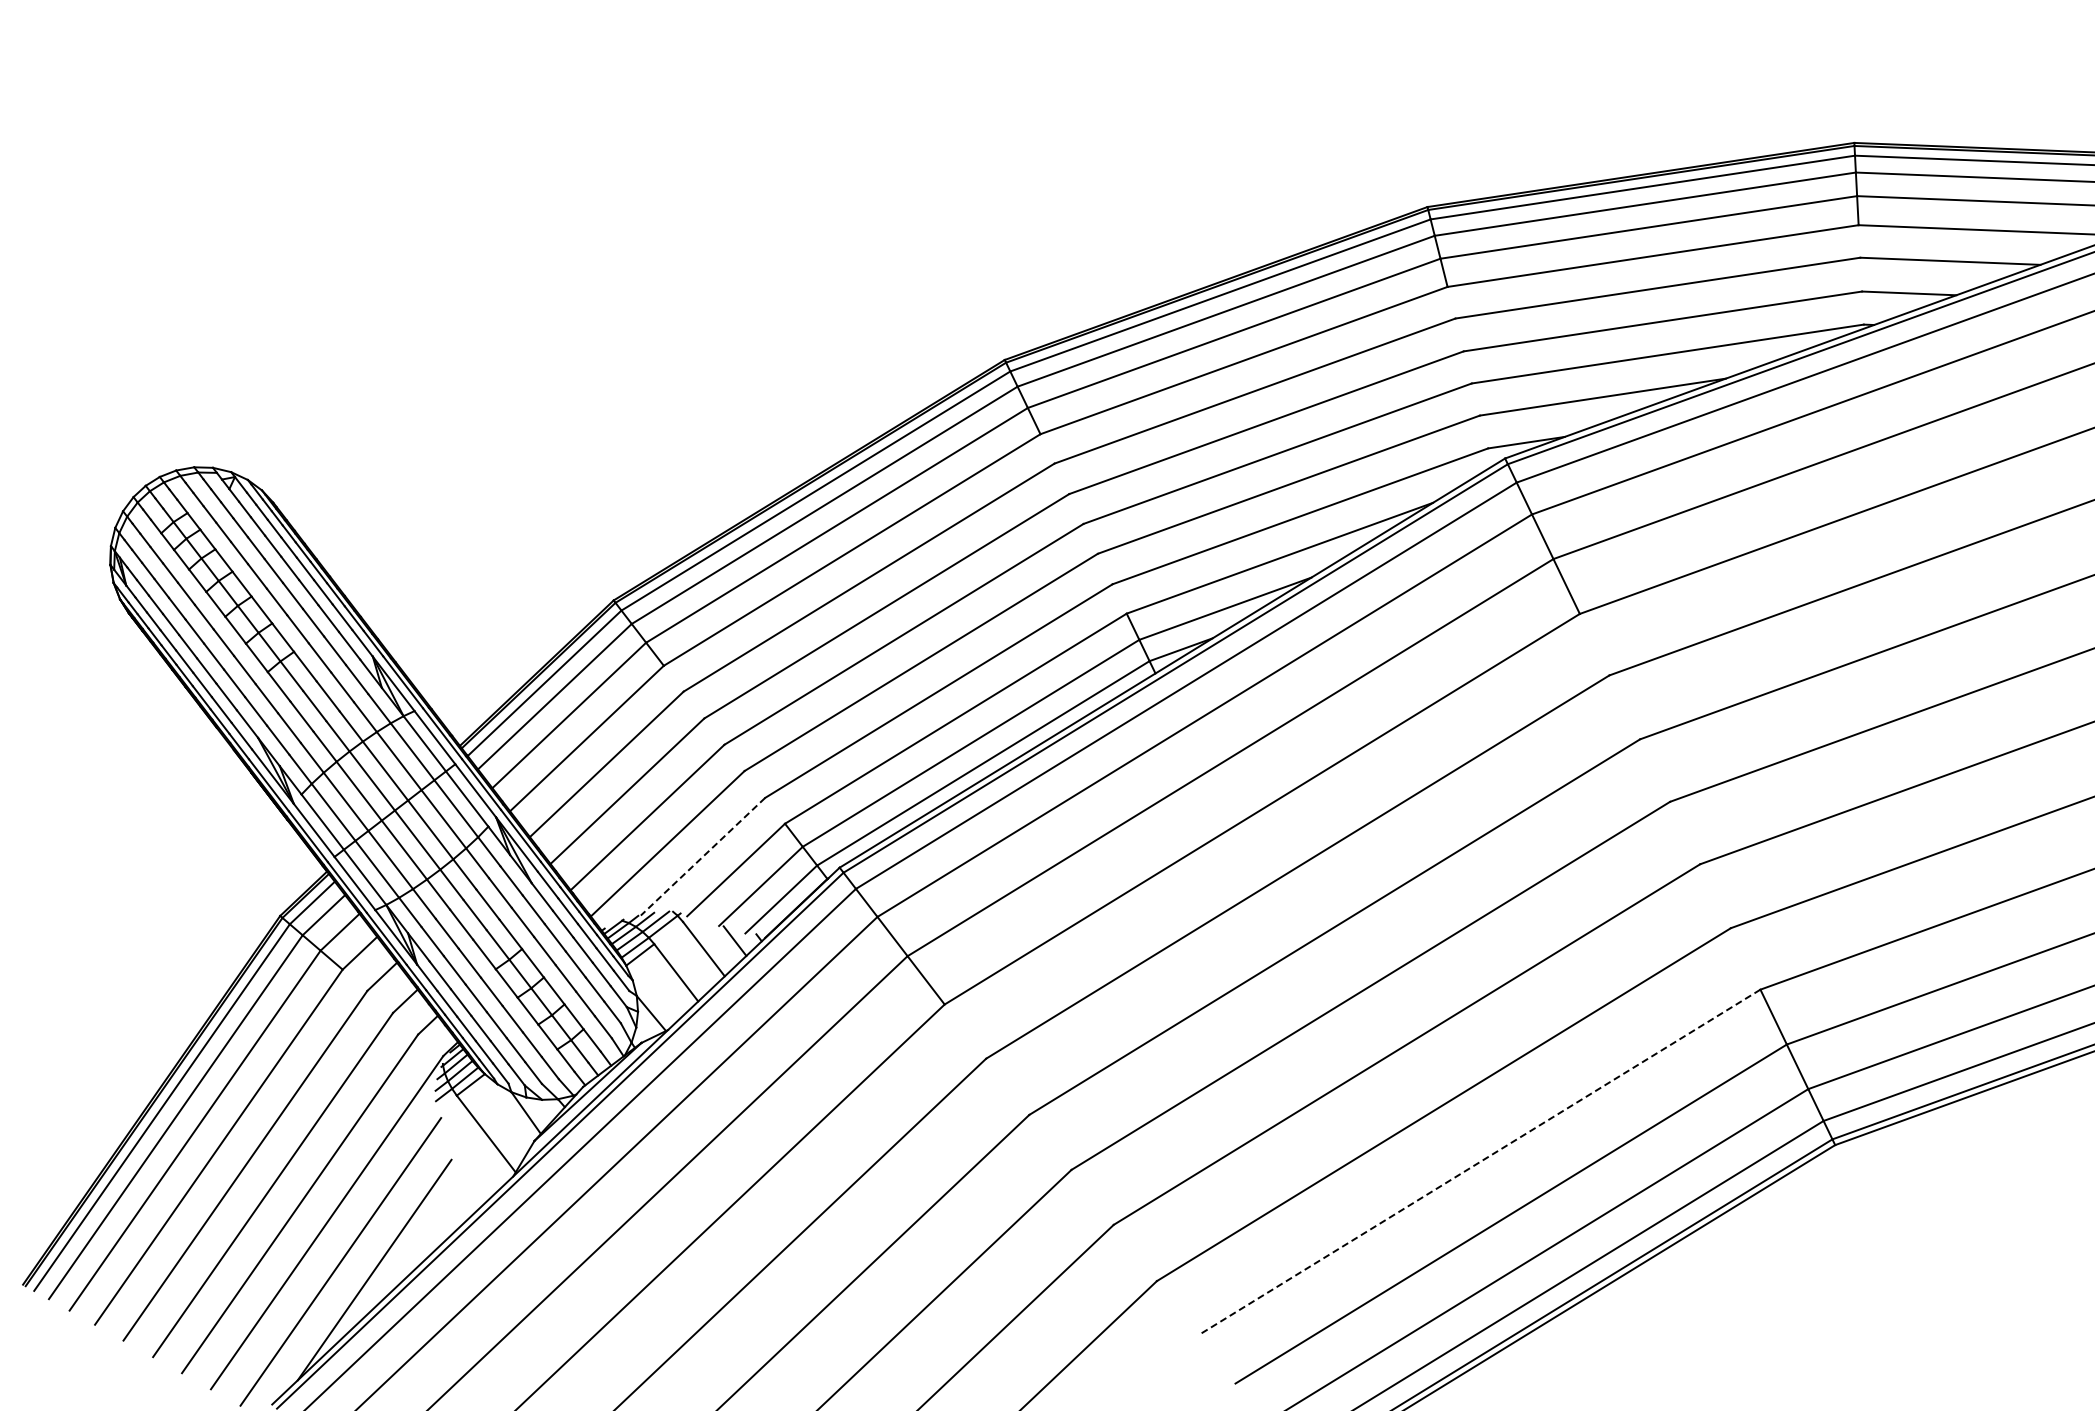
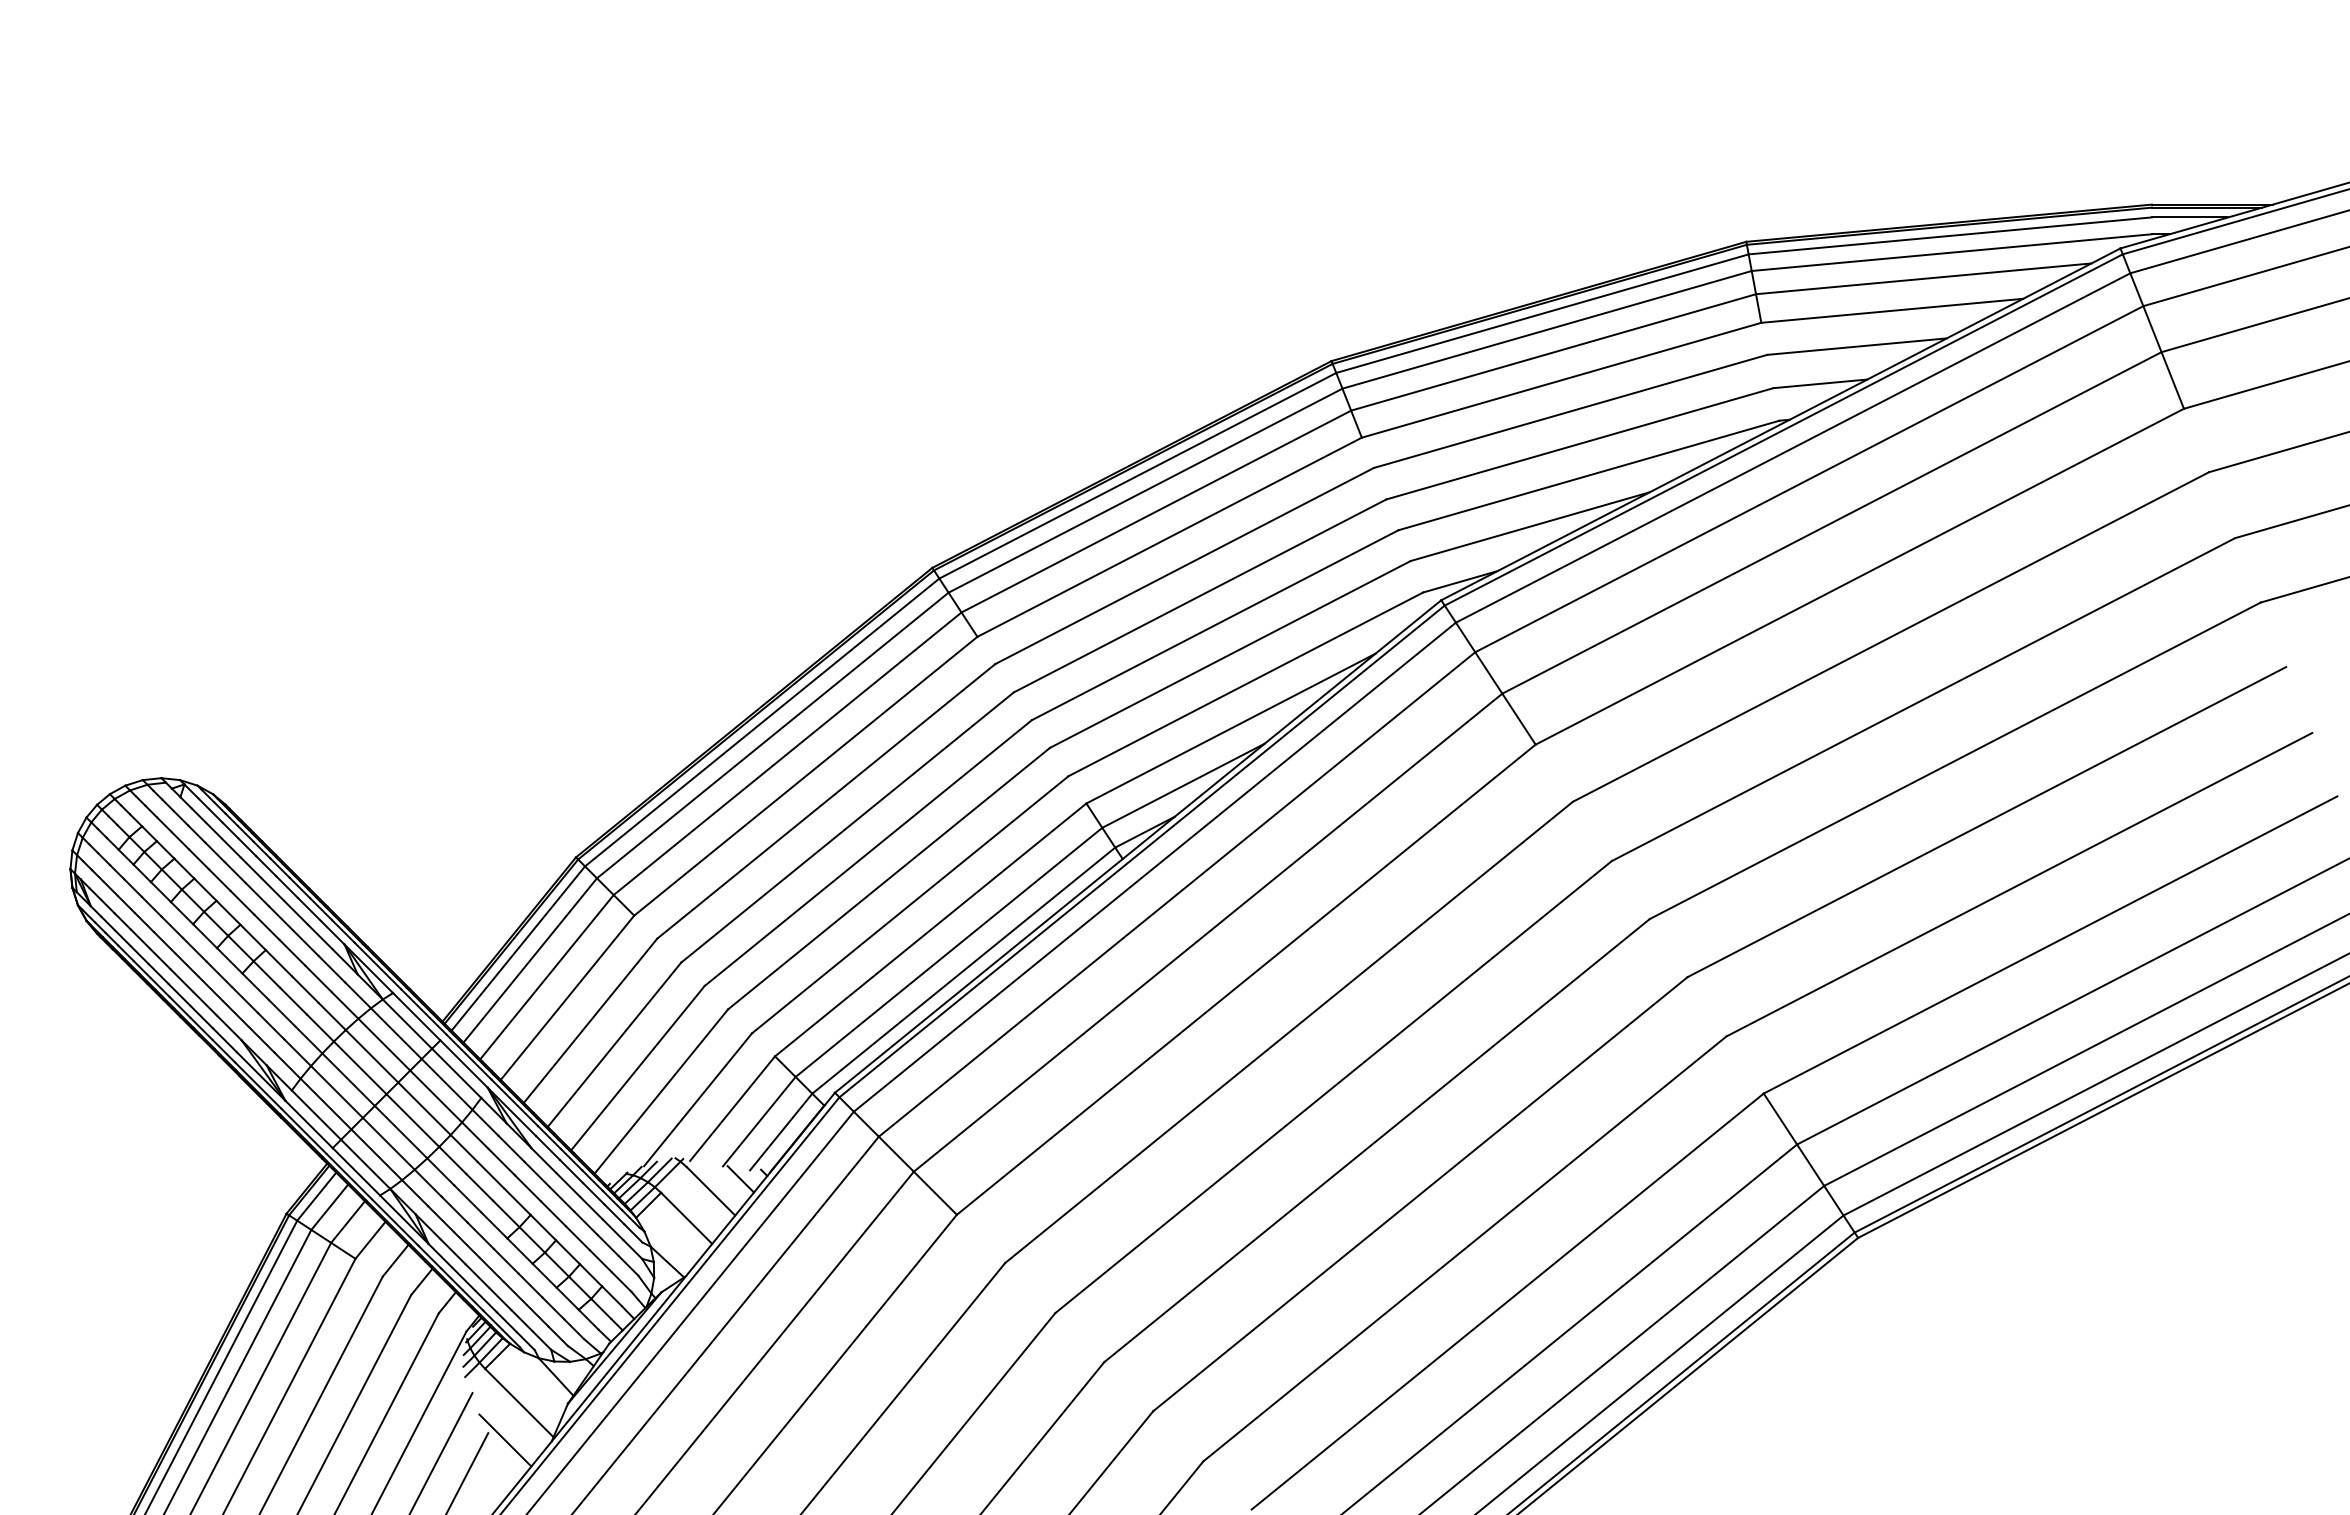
line: (703, 856) -> (698, 1099), dashed -> solid
line: (1479, 1162) -> (1507, 1301), dashed -> solid
line: (467, 1169) -> (505, 1440), added

